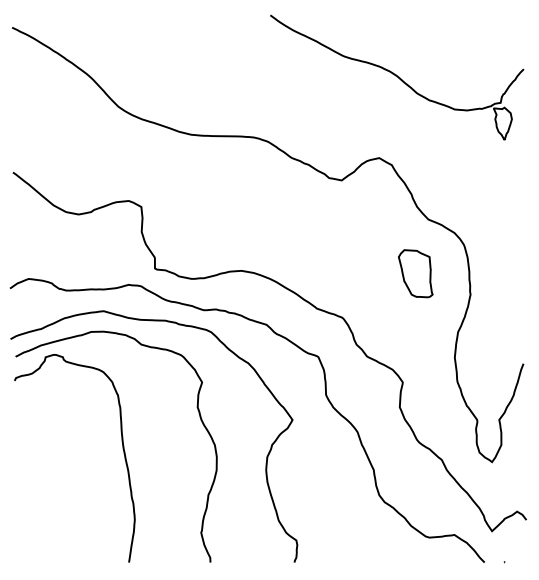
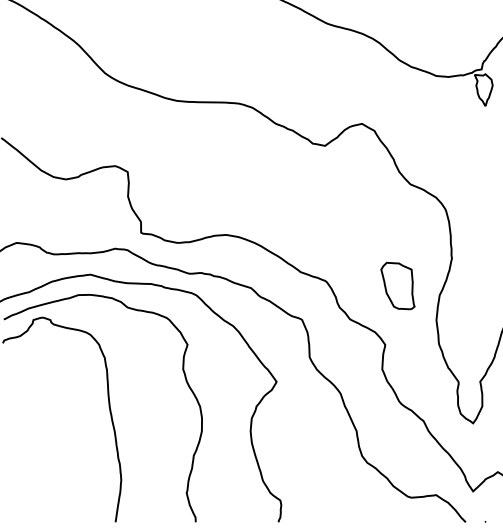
part: (415, 273) -> (397, 285), moved

